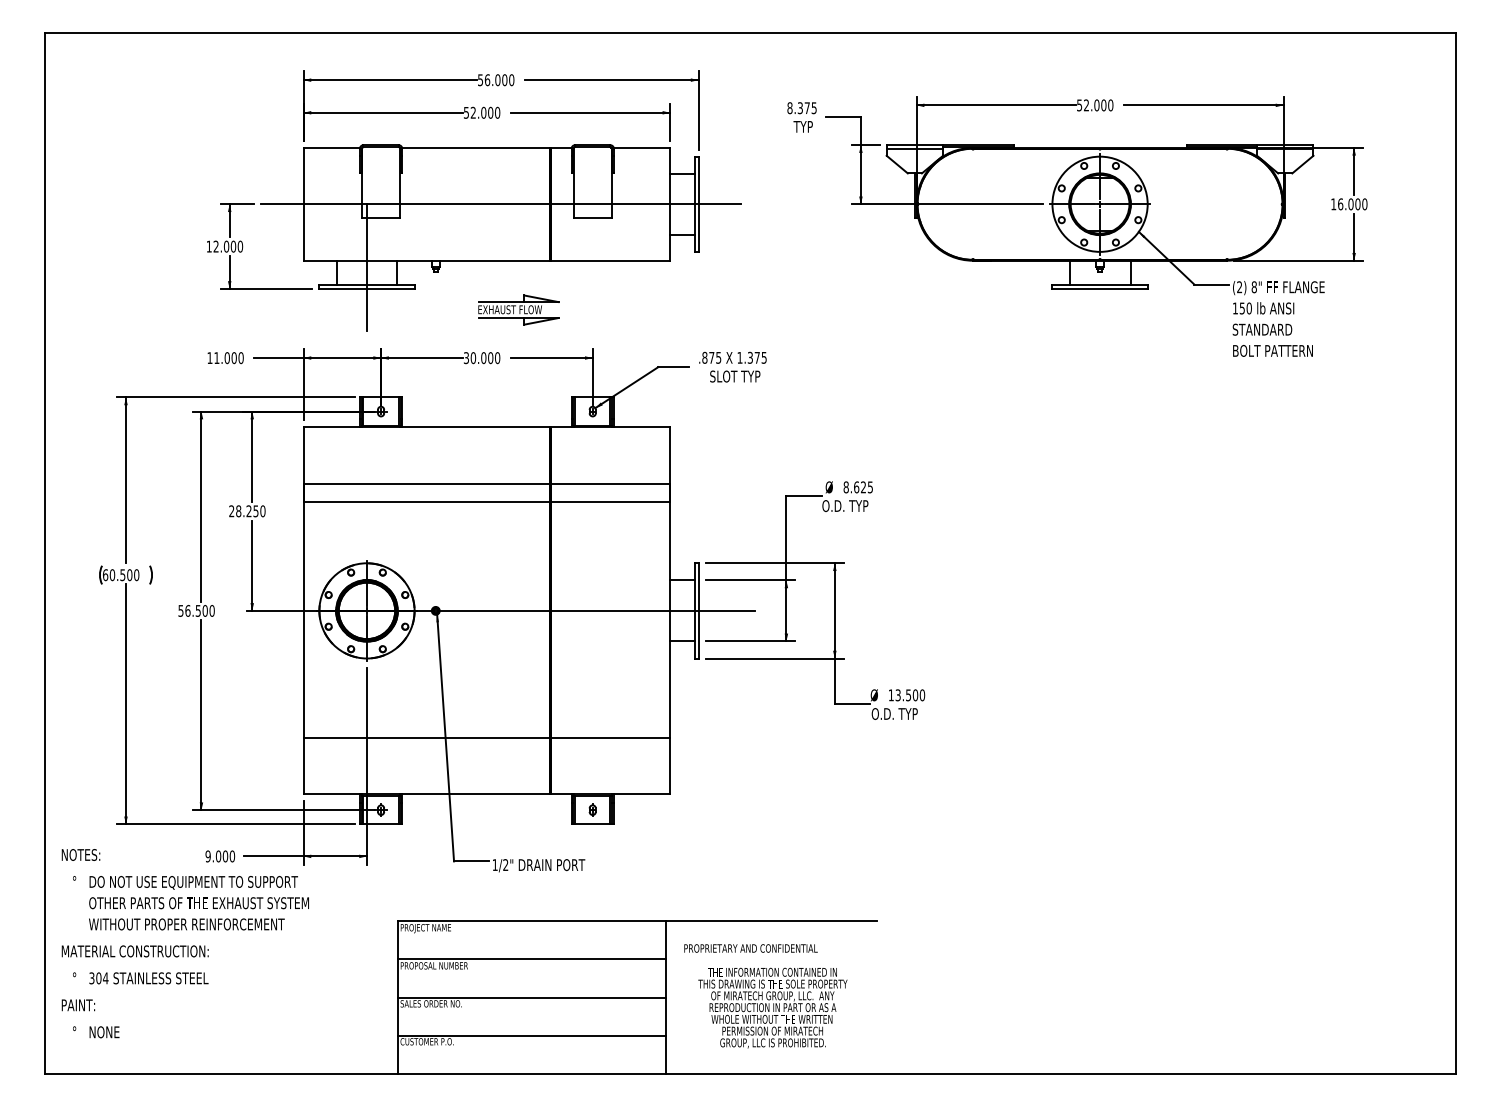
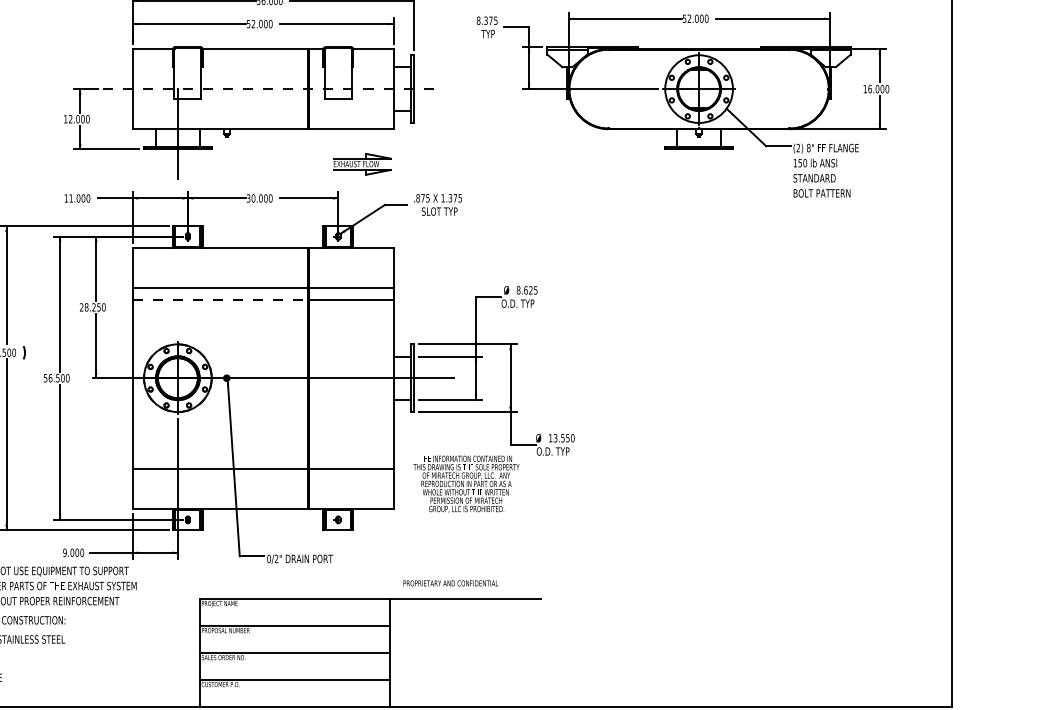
line: (501, 204) -> (273, 89), solid -> dashed
part: (518, 309) -> (362, 163), moved
line: (427, 501) -> (220, 300), solid -> dashed
text: (915, 695) -> (567, 438), 13.500 -> 13.550
text: (494, 865) -> (268, 559), 1/2" -> 0/2"
text: (750, 948) -> (450, 583), moved
text: (772, 1007) -> (466, 483), moved

